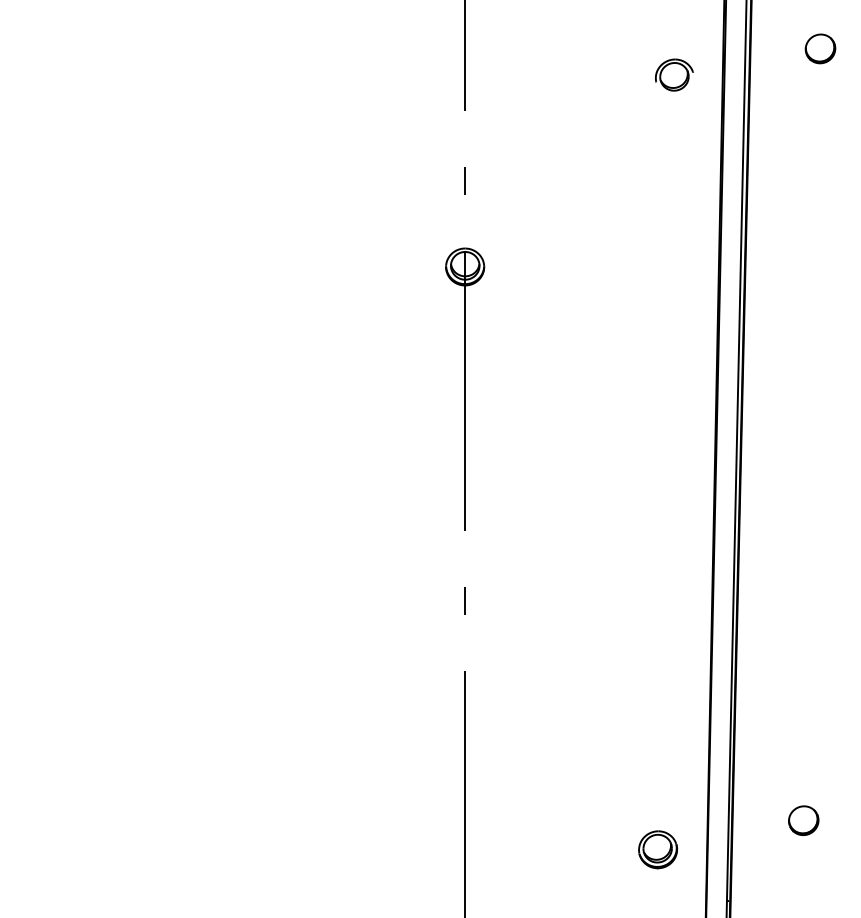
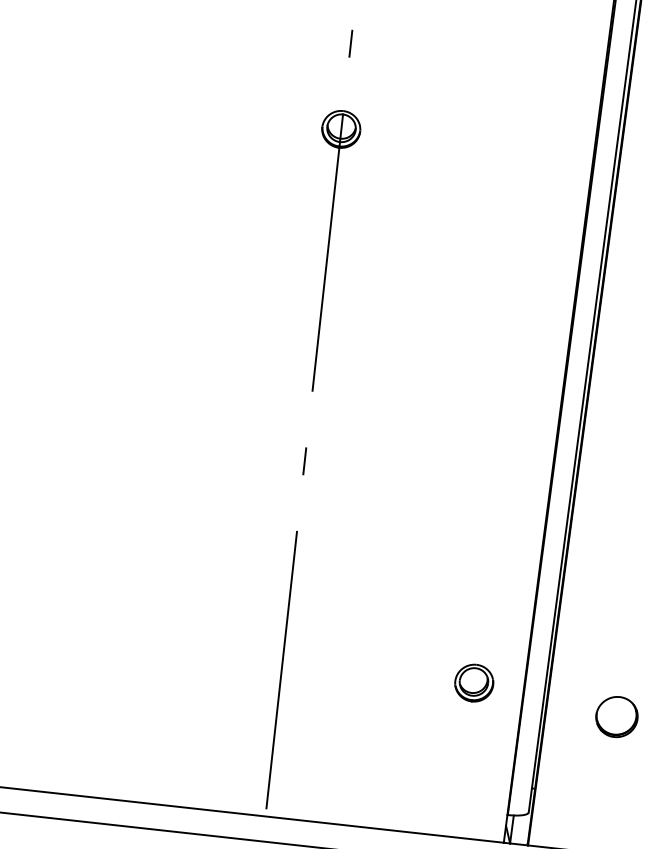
part: (803, 820) -> (616, 716), size x1.4
part: (657, 849) -> (473, 682), moved

